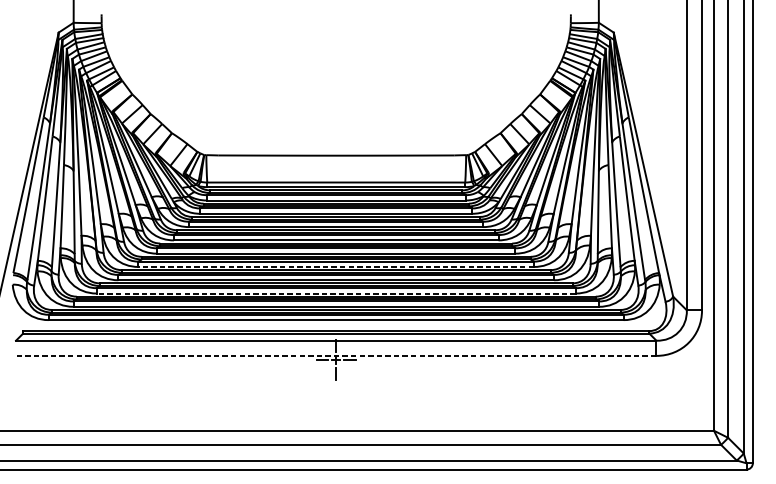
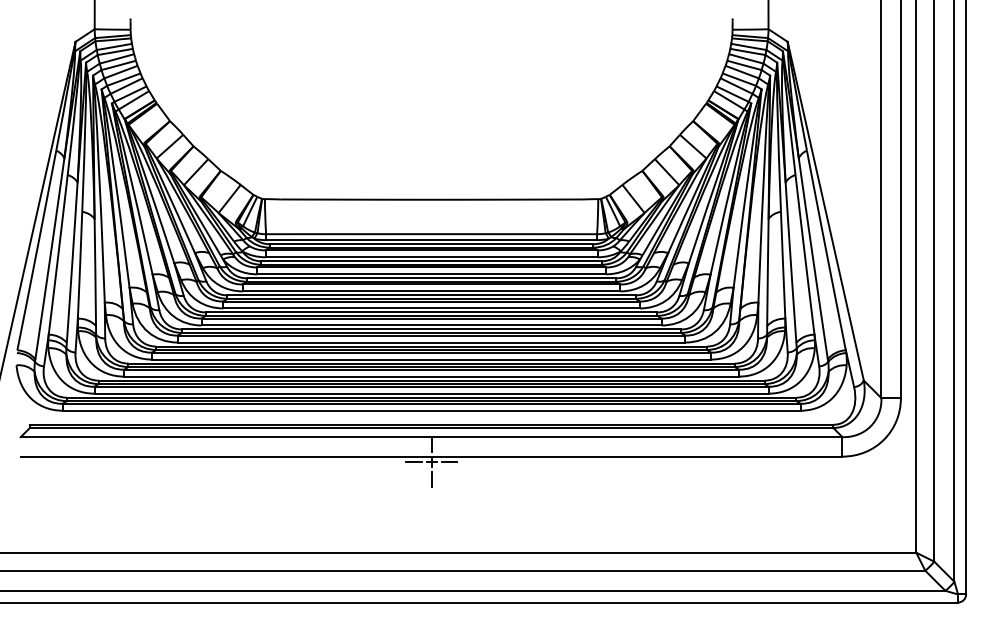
line: (336, 266) -> (431, 342), dashed -> solid
line: (336, 293) -> (431, 376), dashed -> solid
line: (336, 355) -> (431, 456), dashed -> solid

